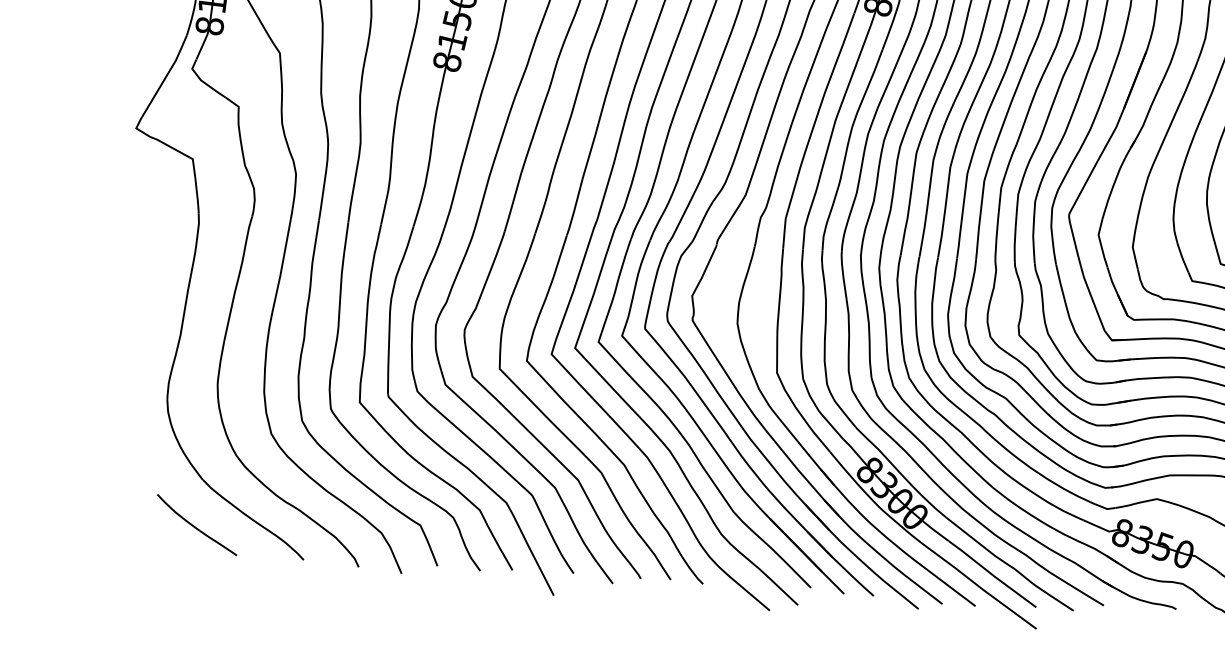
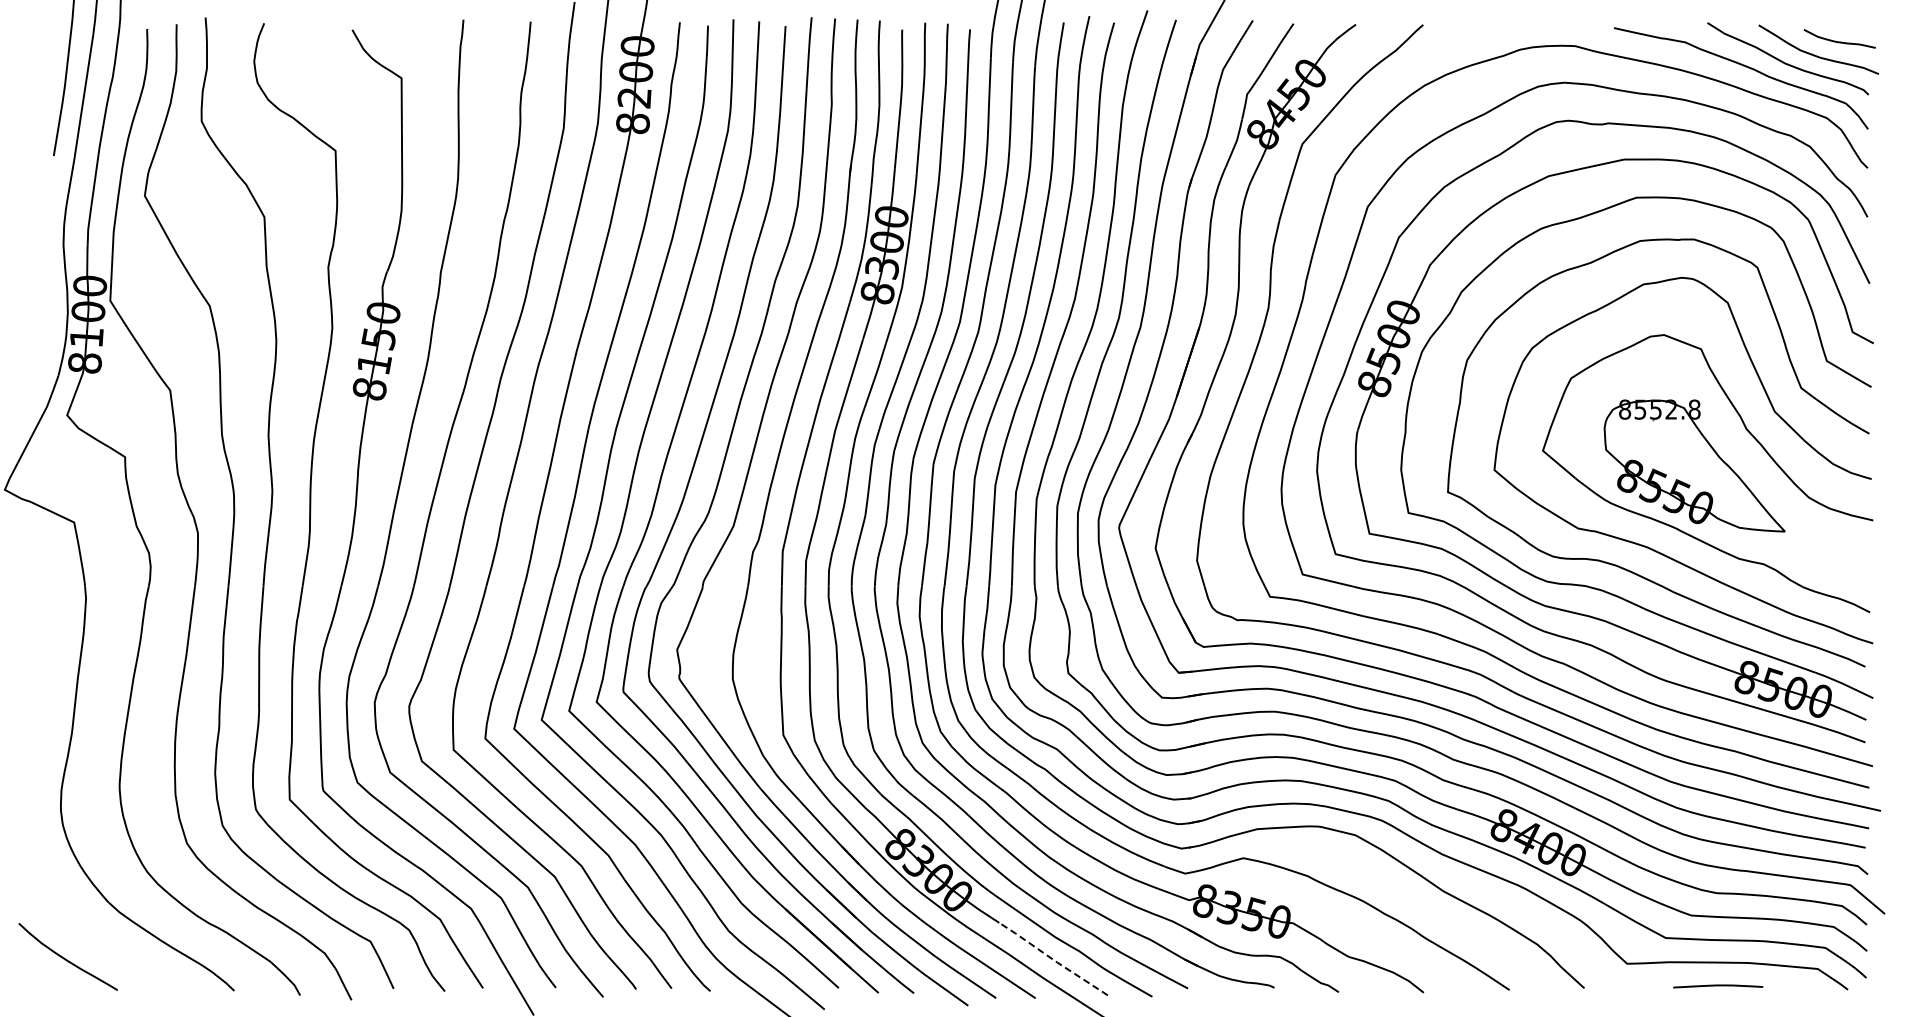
part: (196, 524) -> (67, 956), moved
line: (992, 574) -> (1053, 959), solid -> dashed

